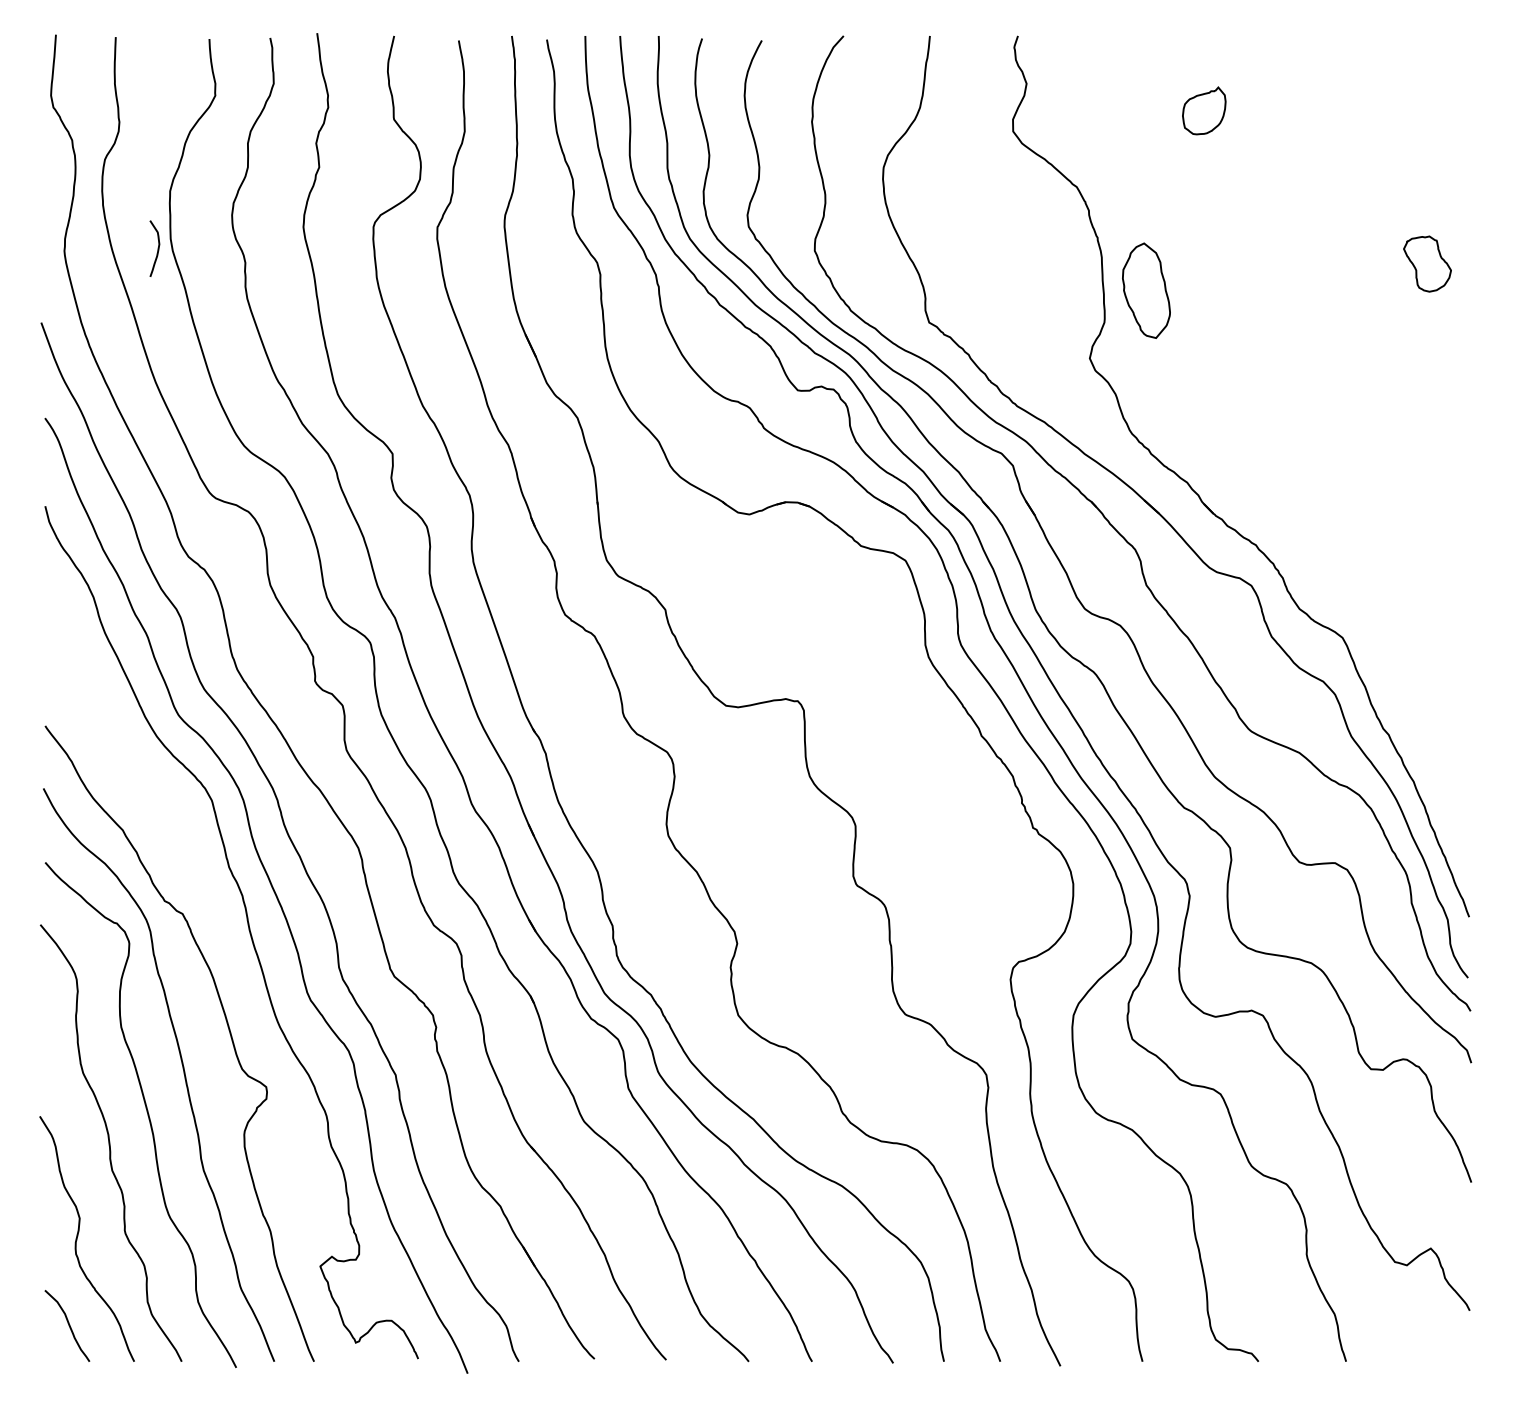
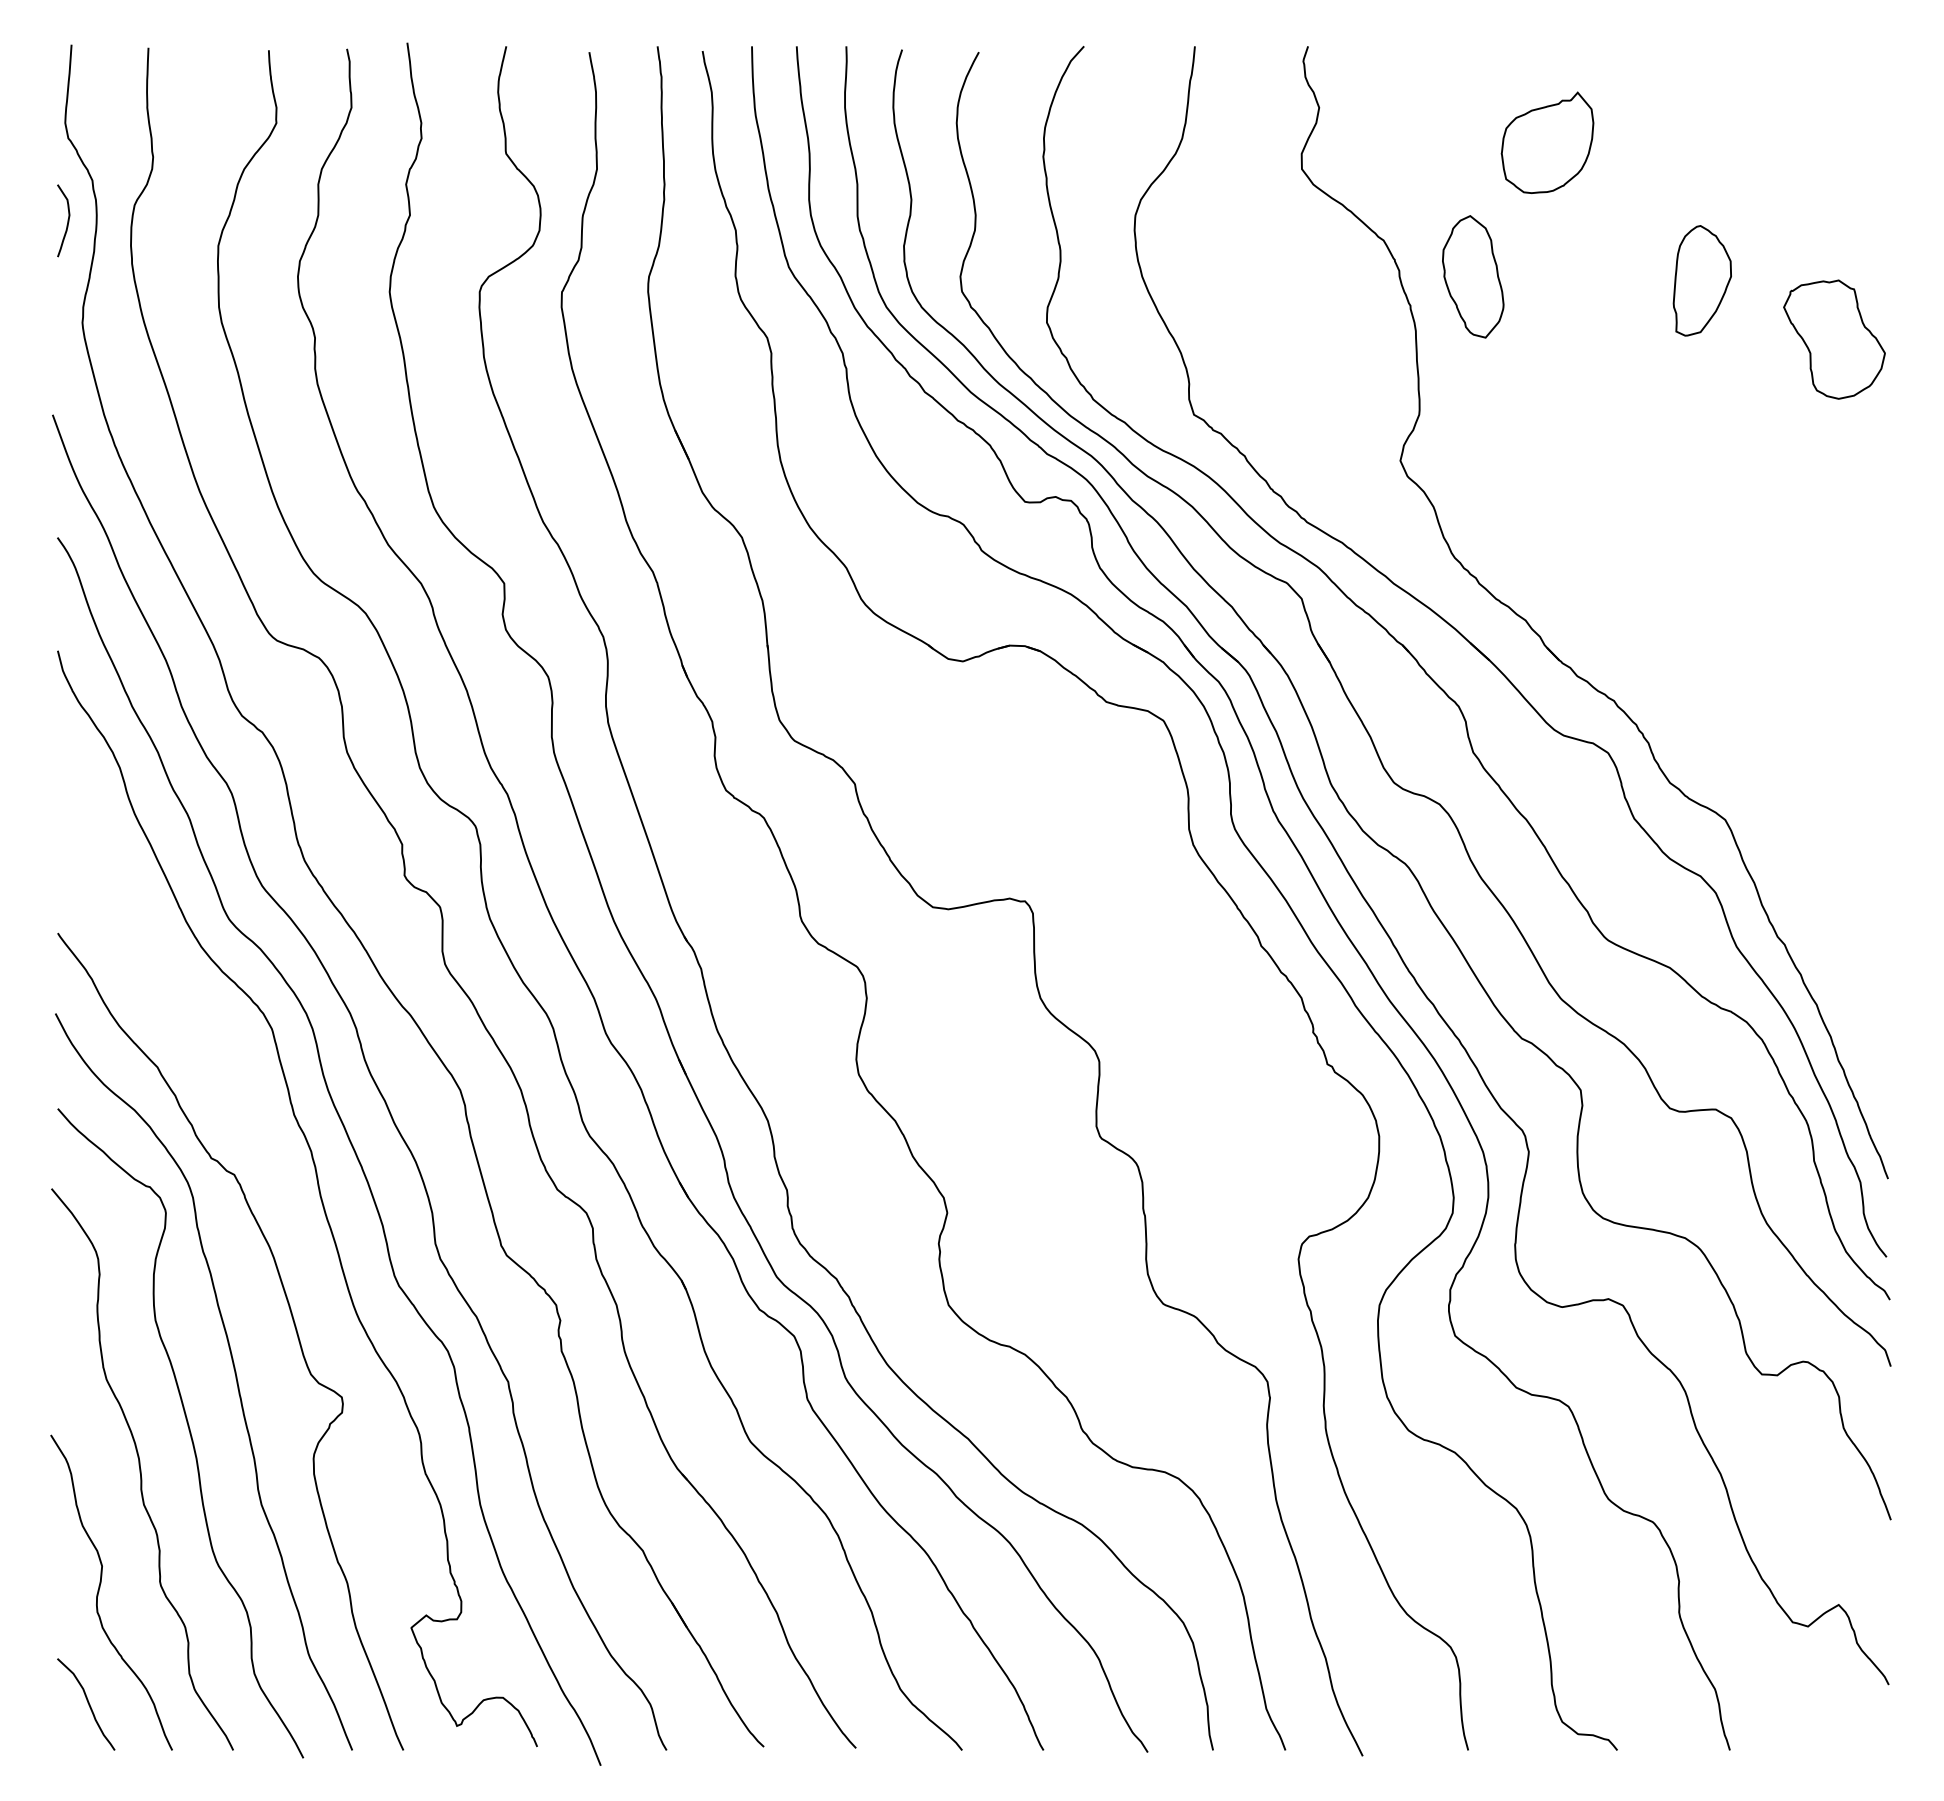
part: (1204, 110) -> (1547, 142), size x1.67
part: (1324, 218) -> (1701, 280), added
curve: (157, 248) -> (67, 220), moved
part: (1427, 264) -> (1834, 339), size x1.67
part: (1146, 290) -> (1473, 276), moved

